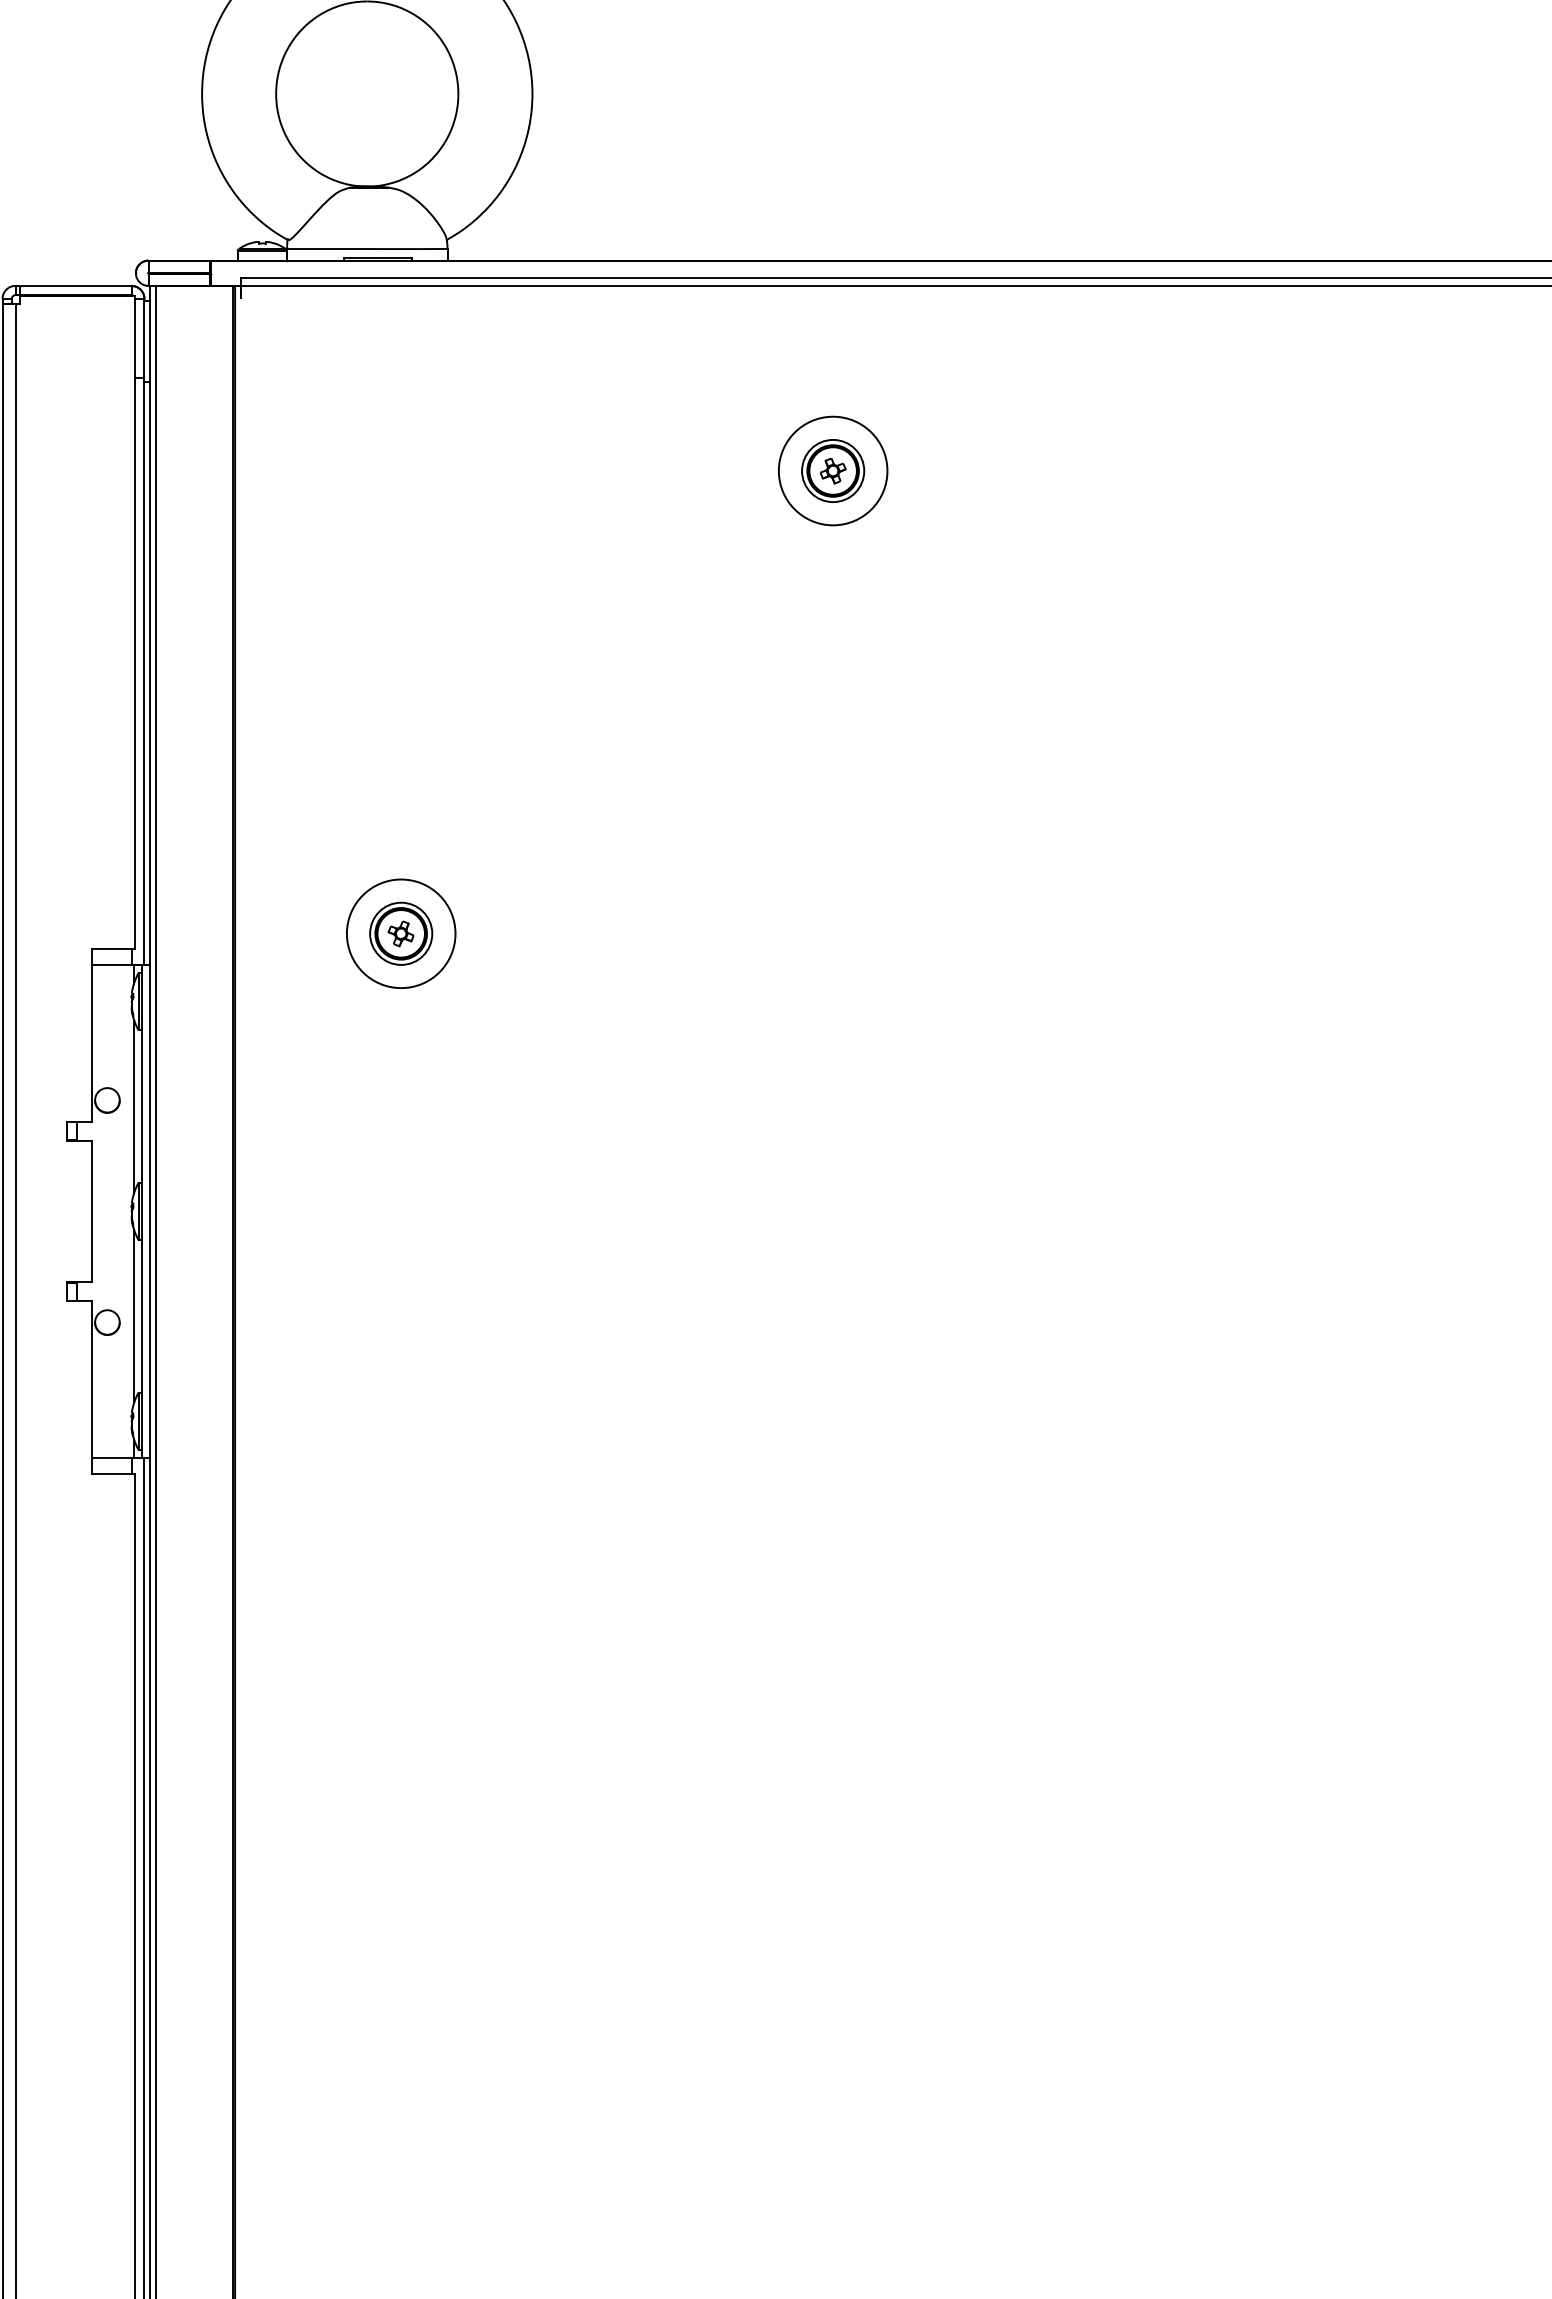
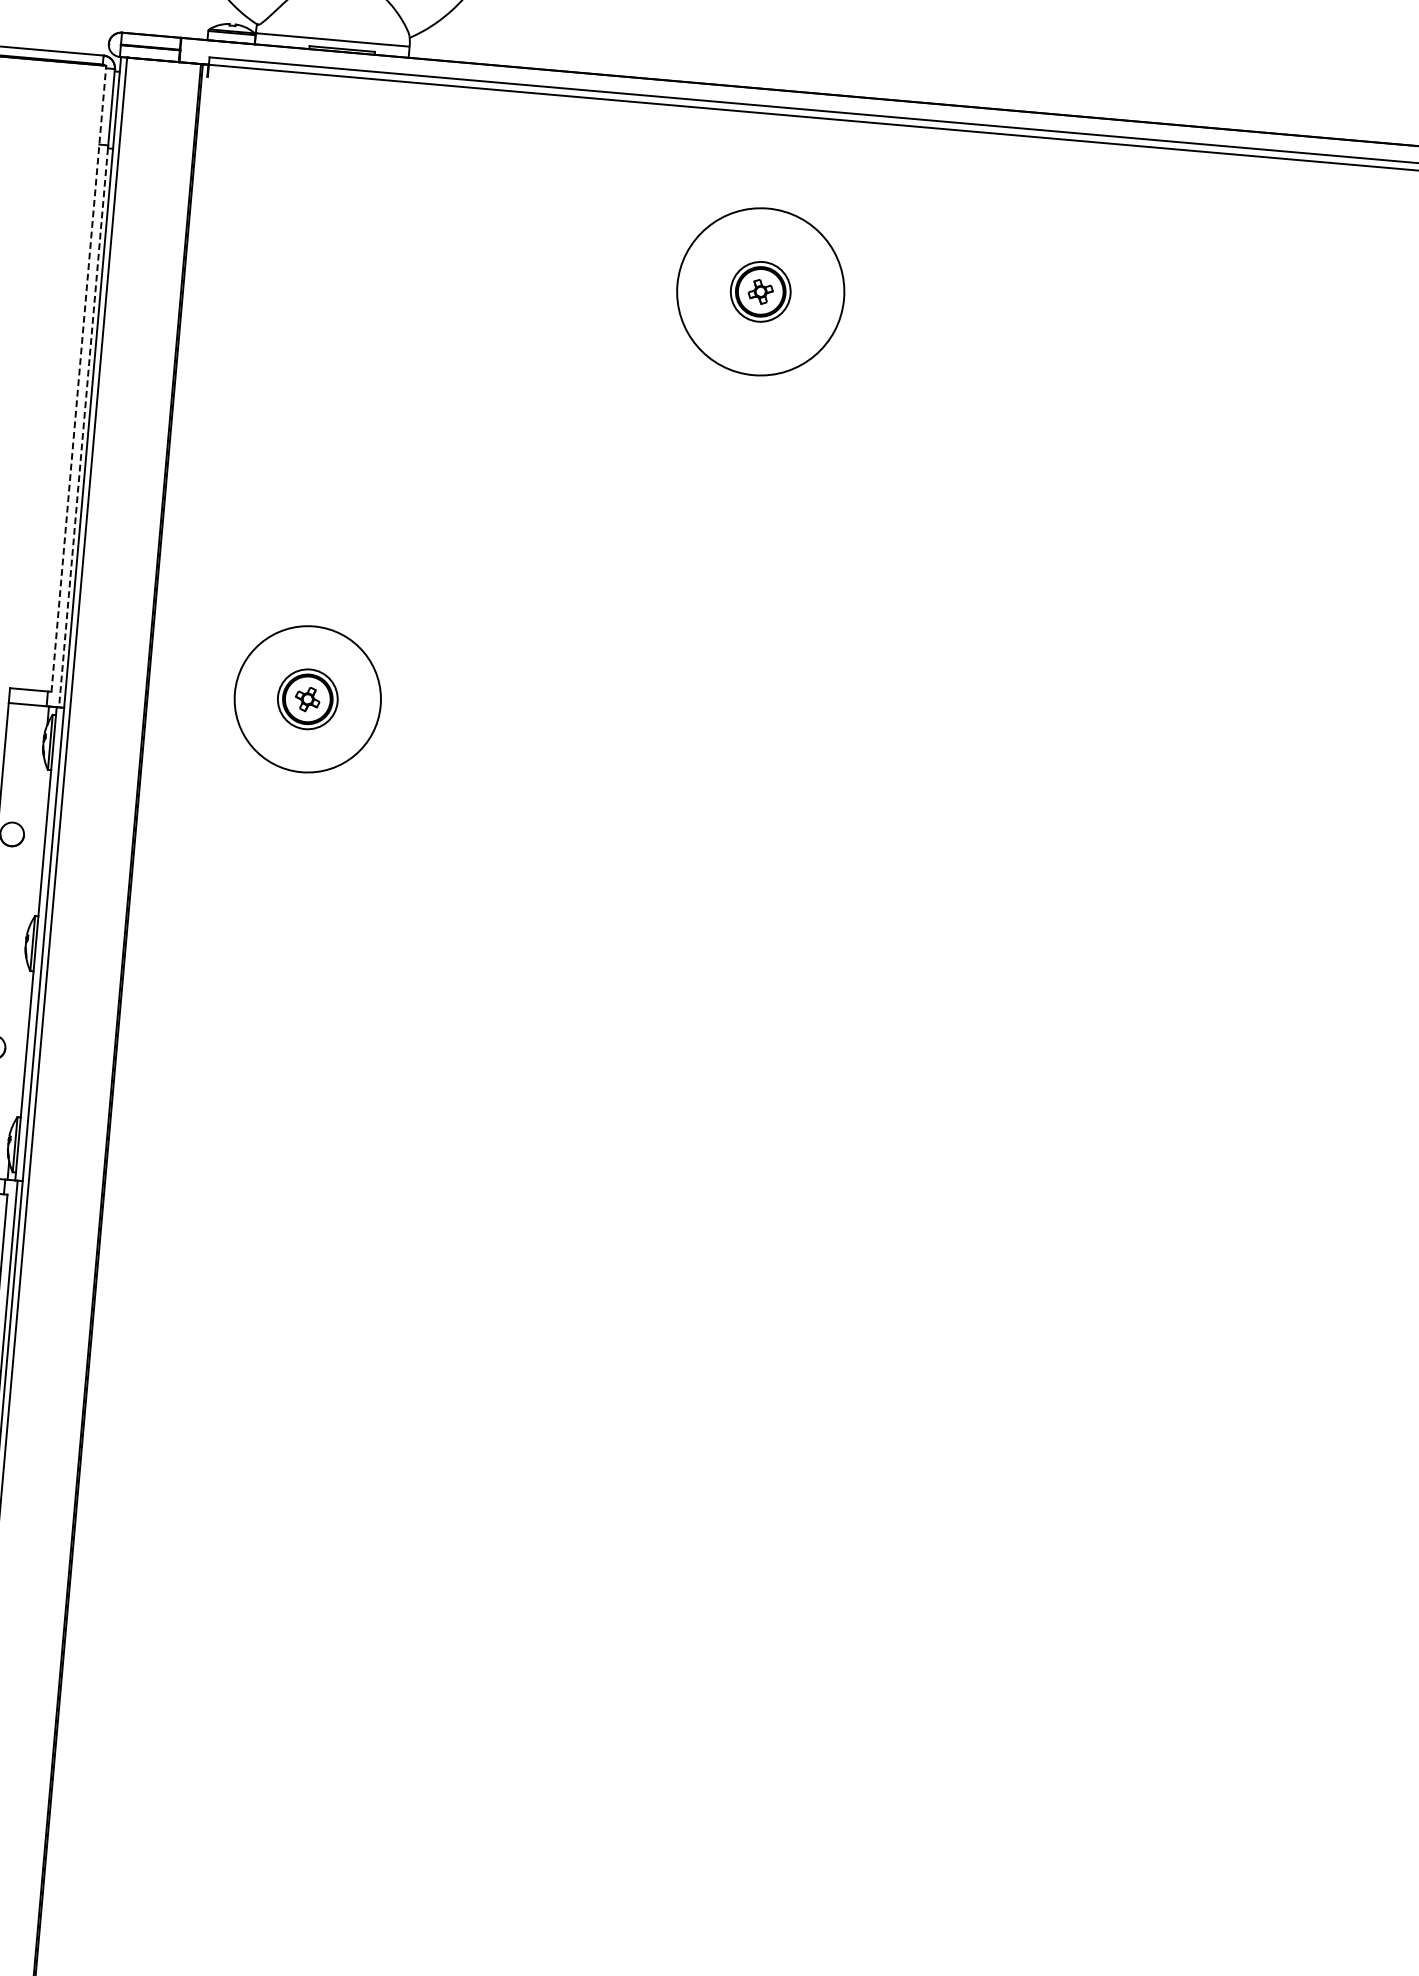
circle: (832, 470) -> (760, 291), size x1.6
line: (135, 622) -> (79, 378), solid -> dashed
line: (144, 673) -> (83, 428), solid -> dashed
circle: (400, 933) -> (307, 698), size x1.4
line: (133, 1106) -> (36, 842), removed
line: (133, 1316) -> (19, 1043), removed

